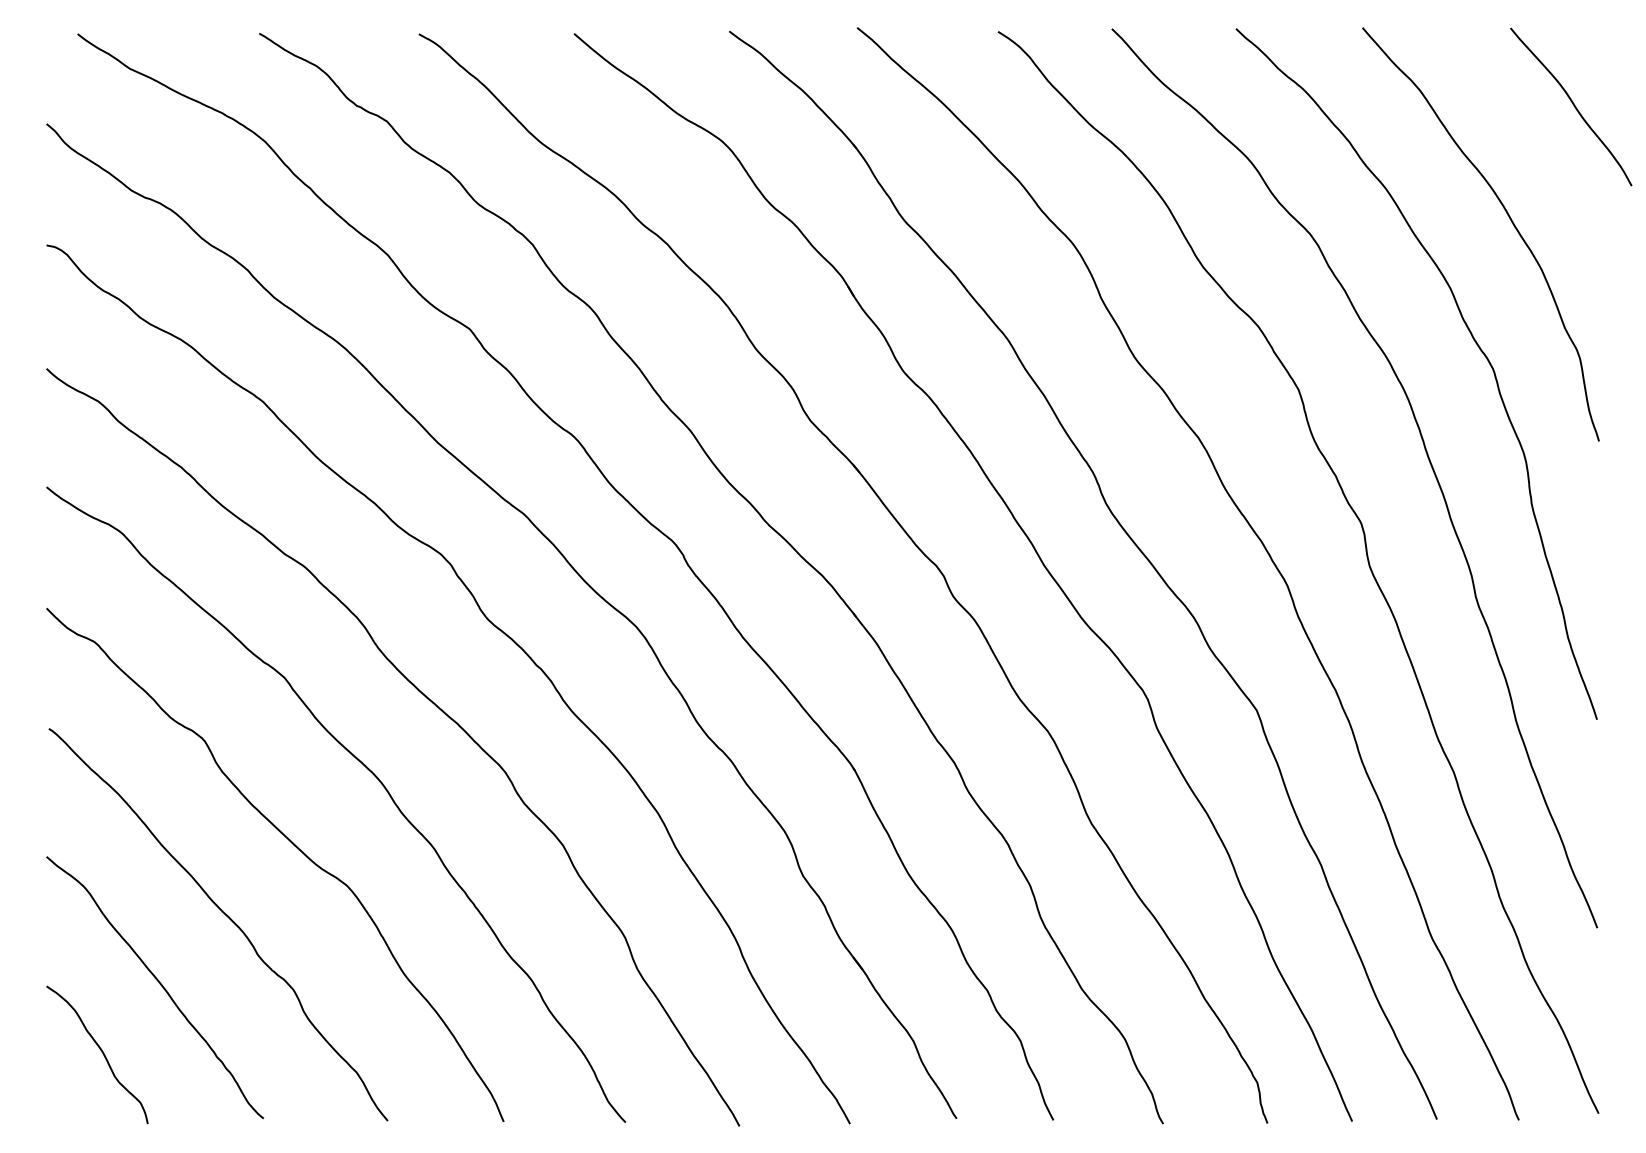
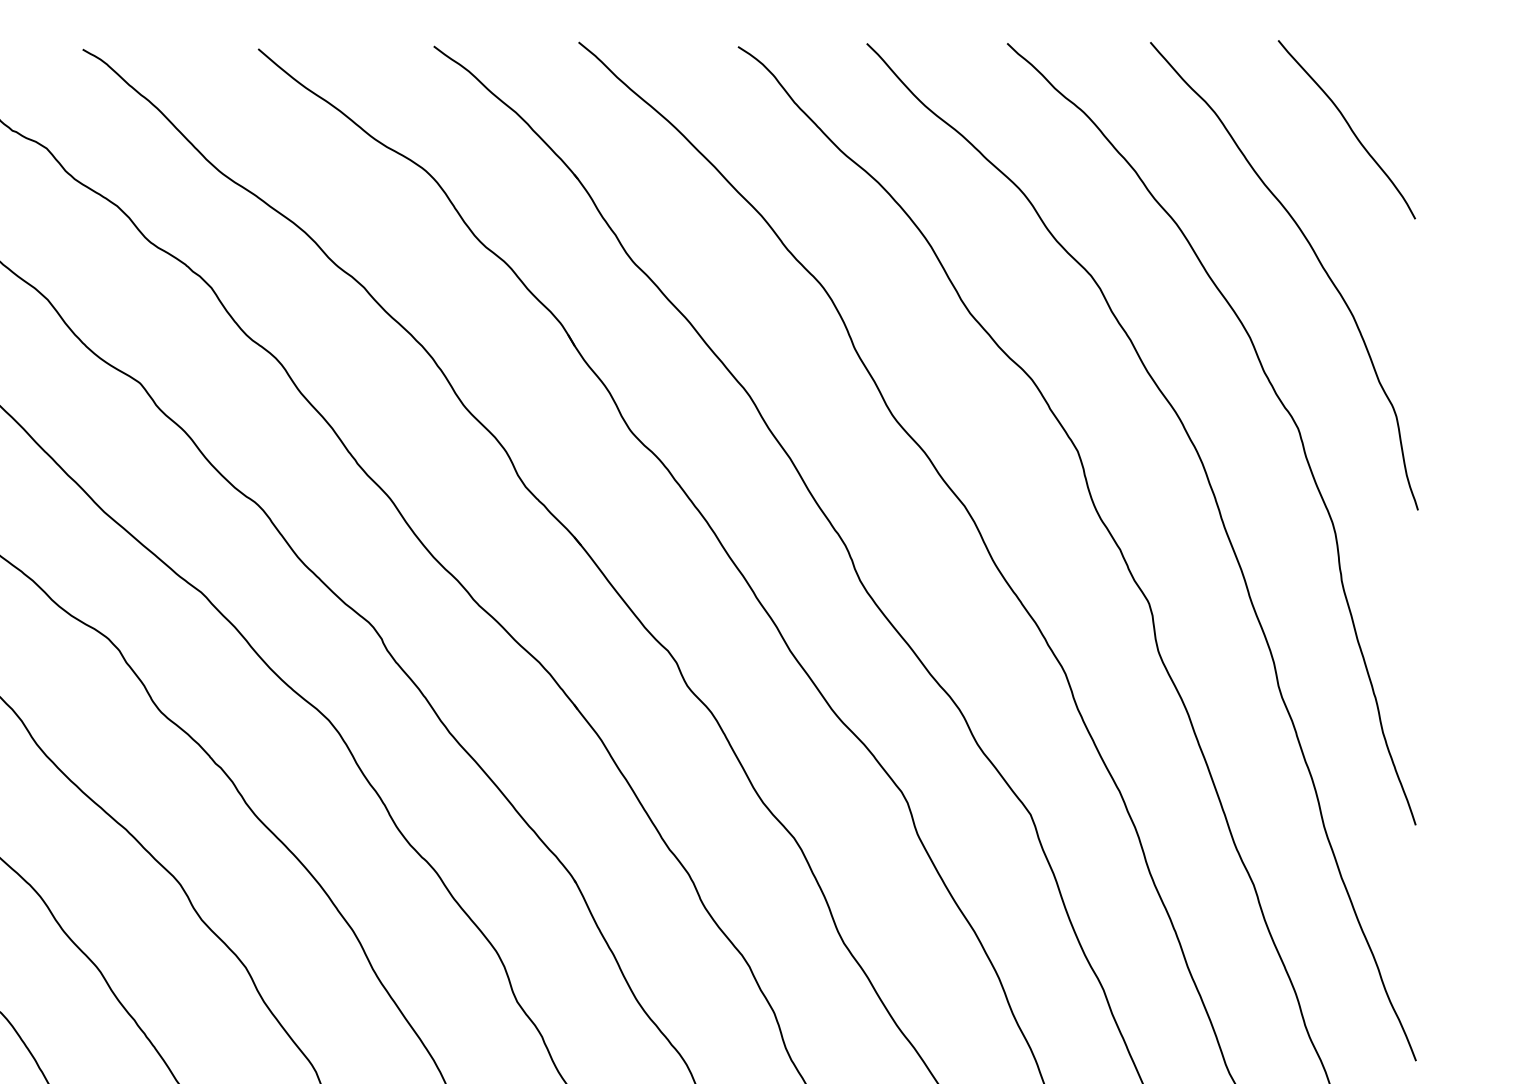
curve: (1573, 106) -> (1349, 129), moved

